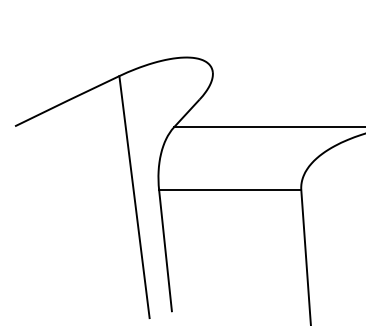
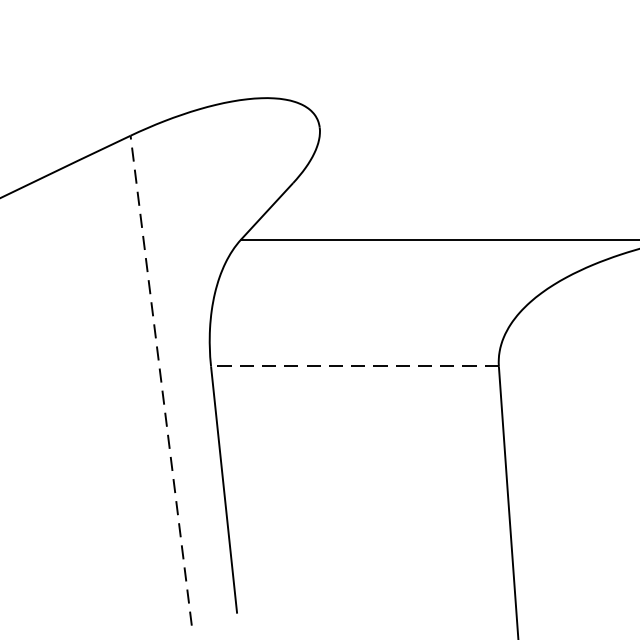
line: (229, 190) -> (353, 367), solid -> dashed
line: (134, 197) -> (161, 381), solid -> dashed

